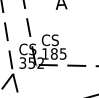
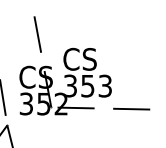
text: (54, 53) -> (88, 85), 185 -> 353

